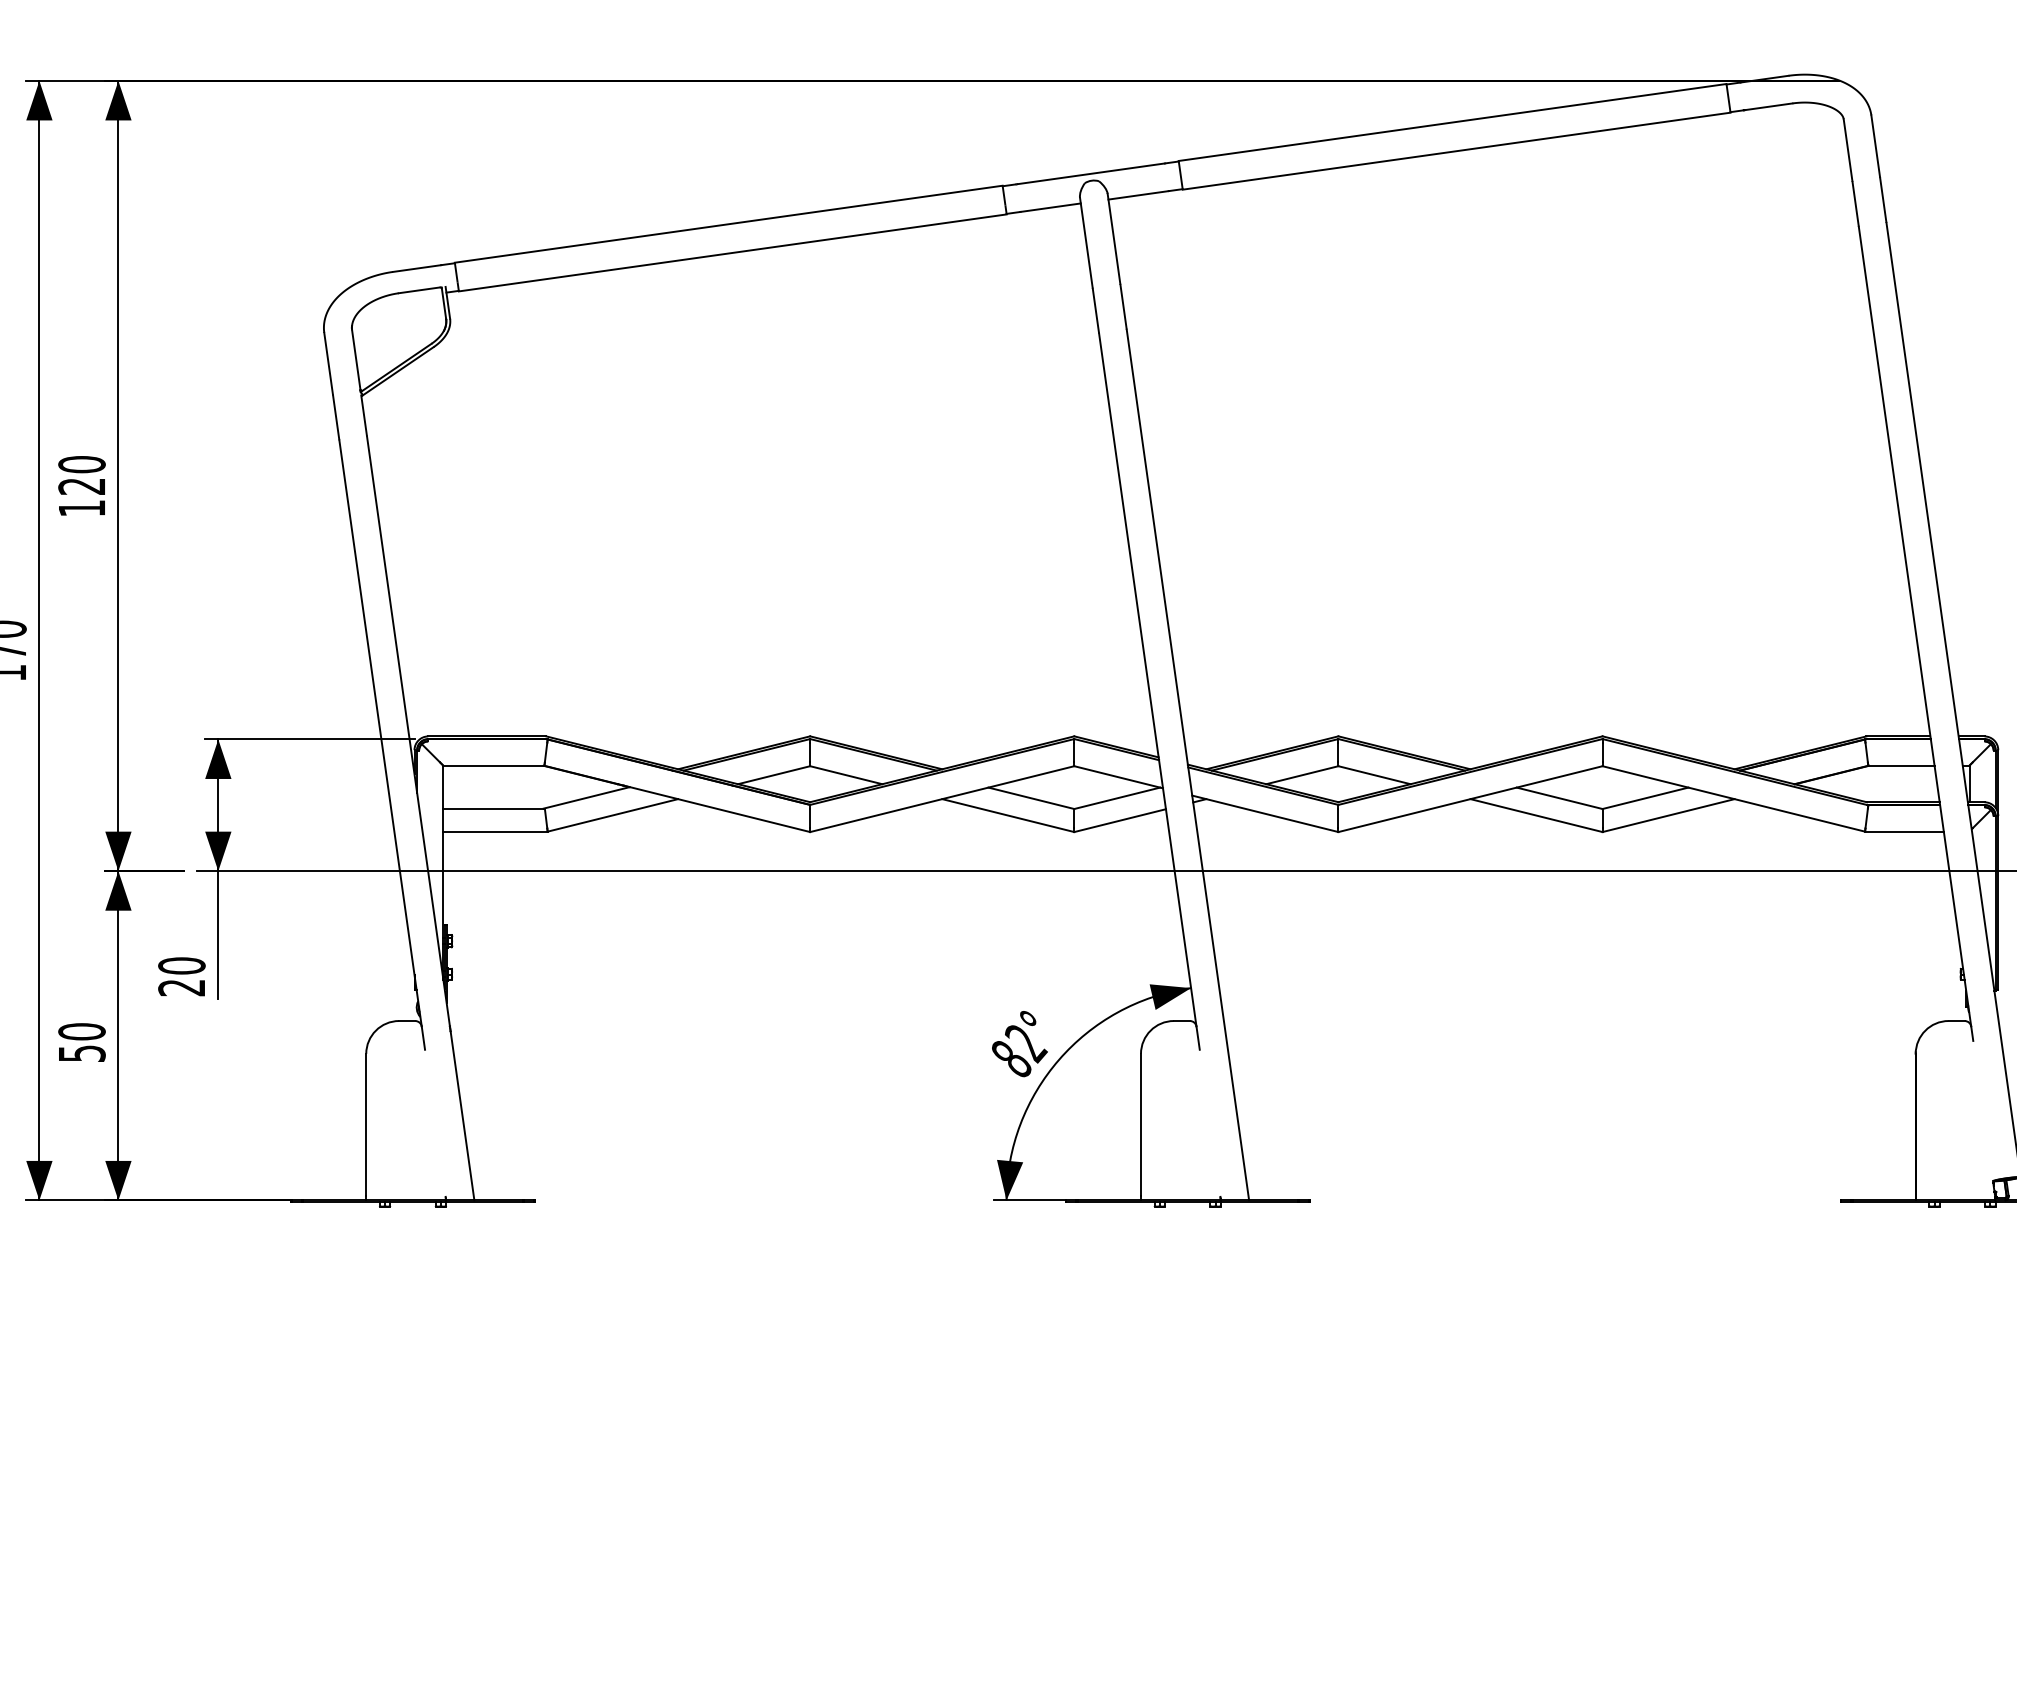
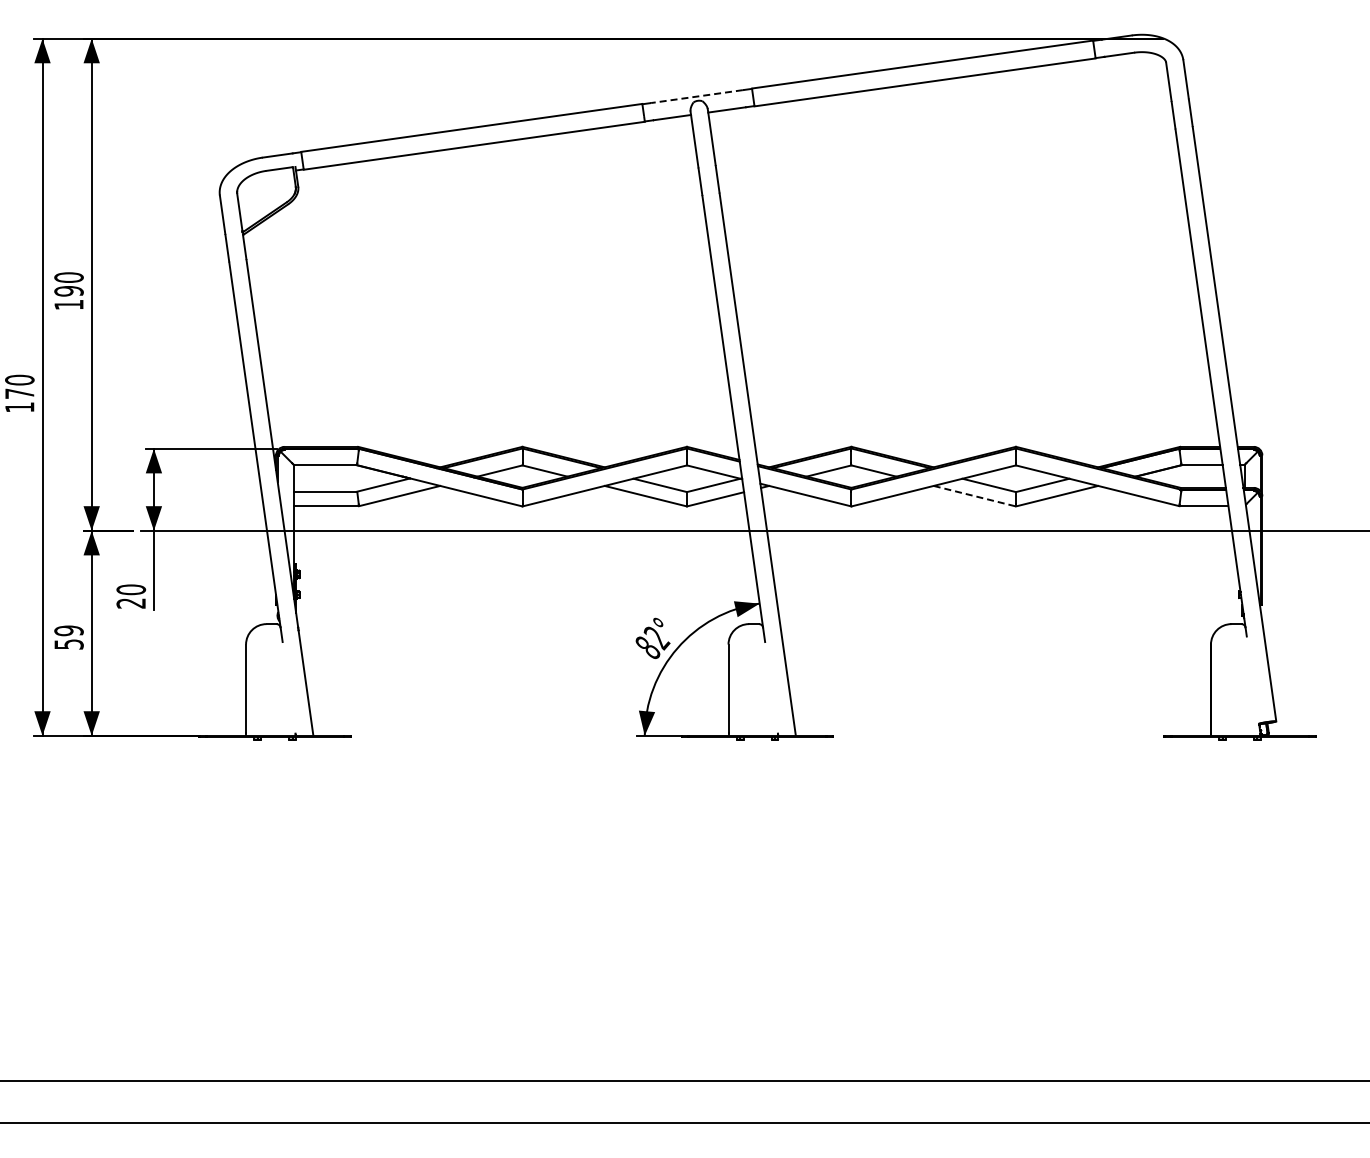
line: (1089, 173) -> (696, 96), solid -> dashed
text: (81, 486) -> (68, 291), 120 -> 190
line: (1537, 816) -> (975, 496), solid -> dashed
text: (81, 1031) -> (68, 630), 50 -> 59

